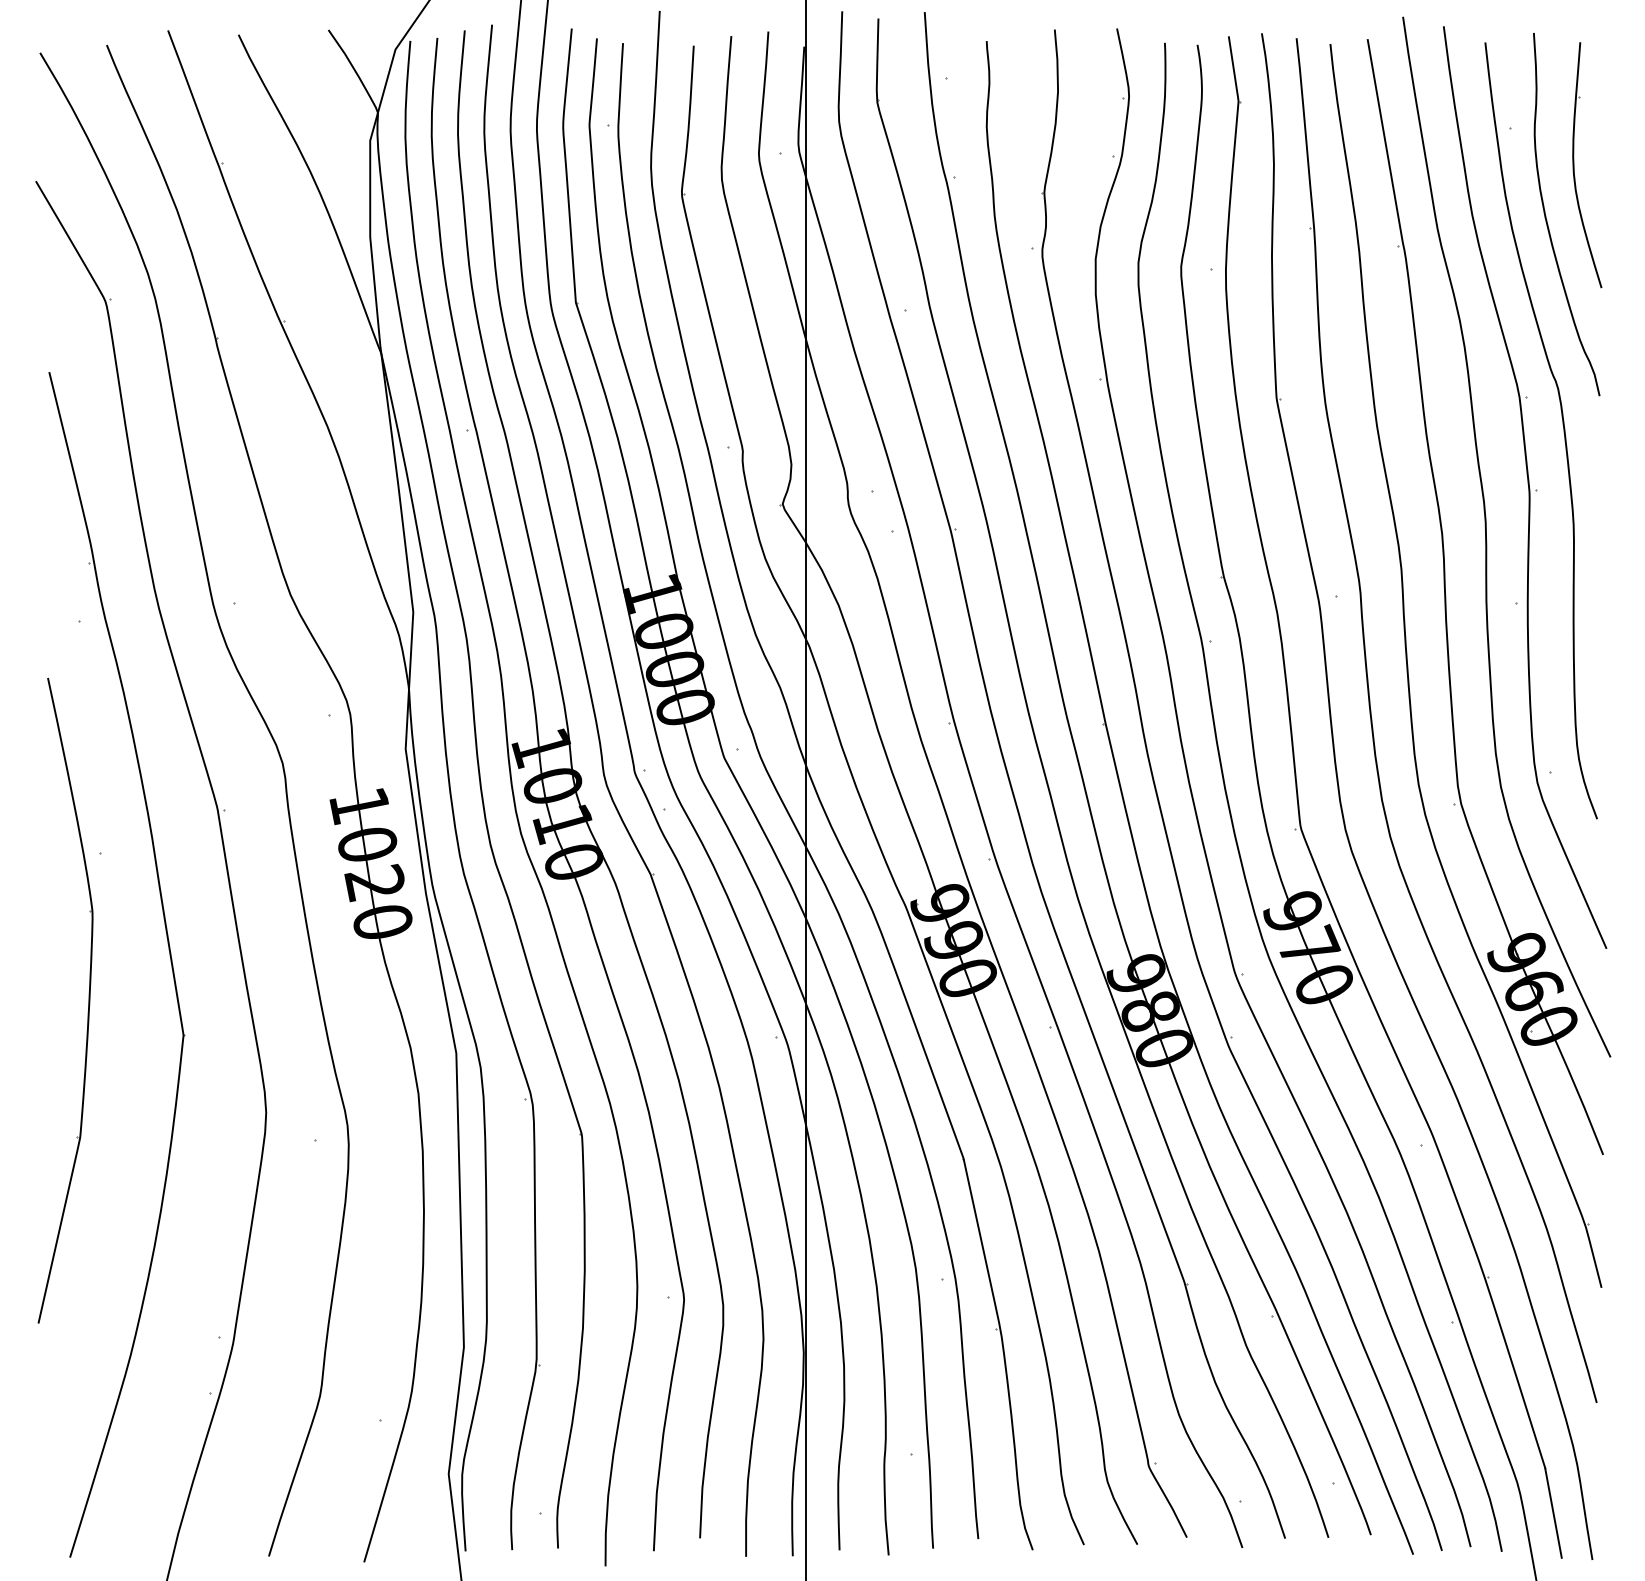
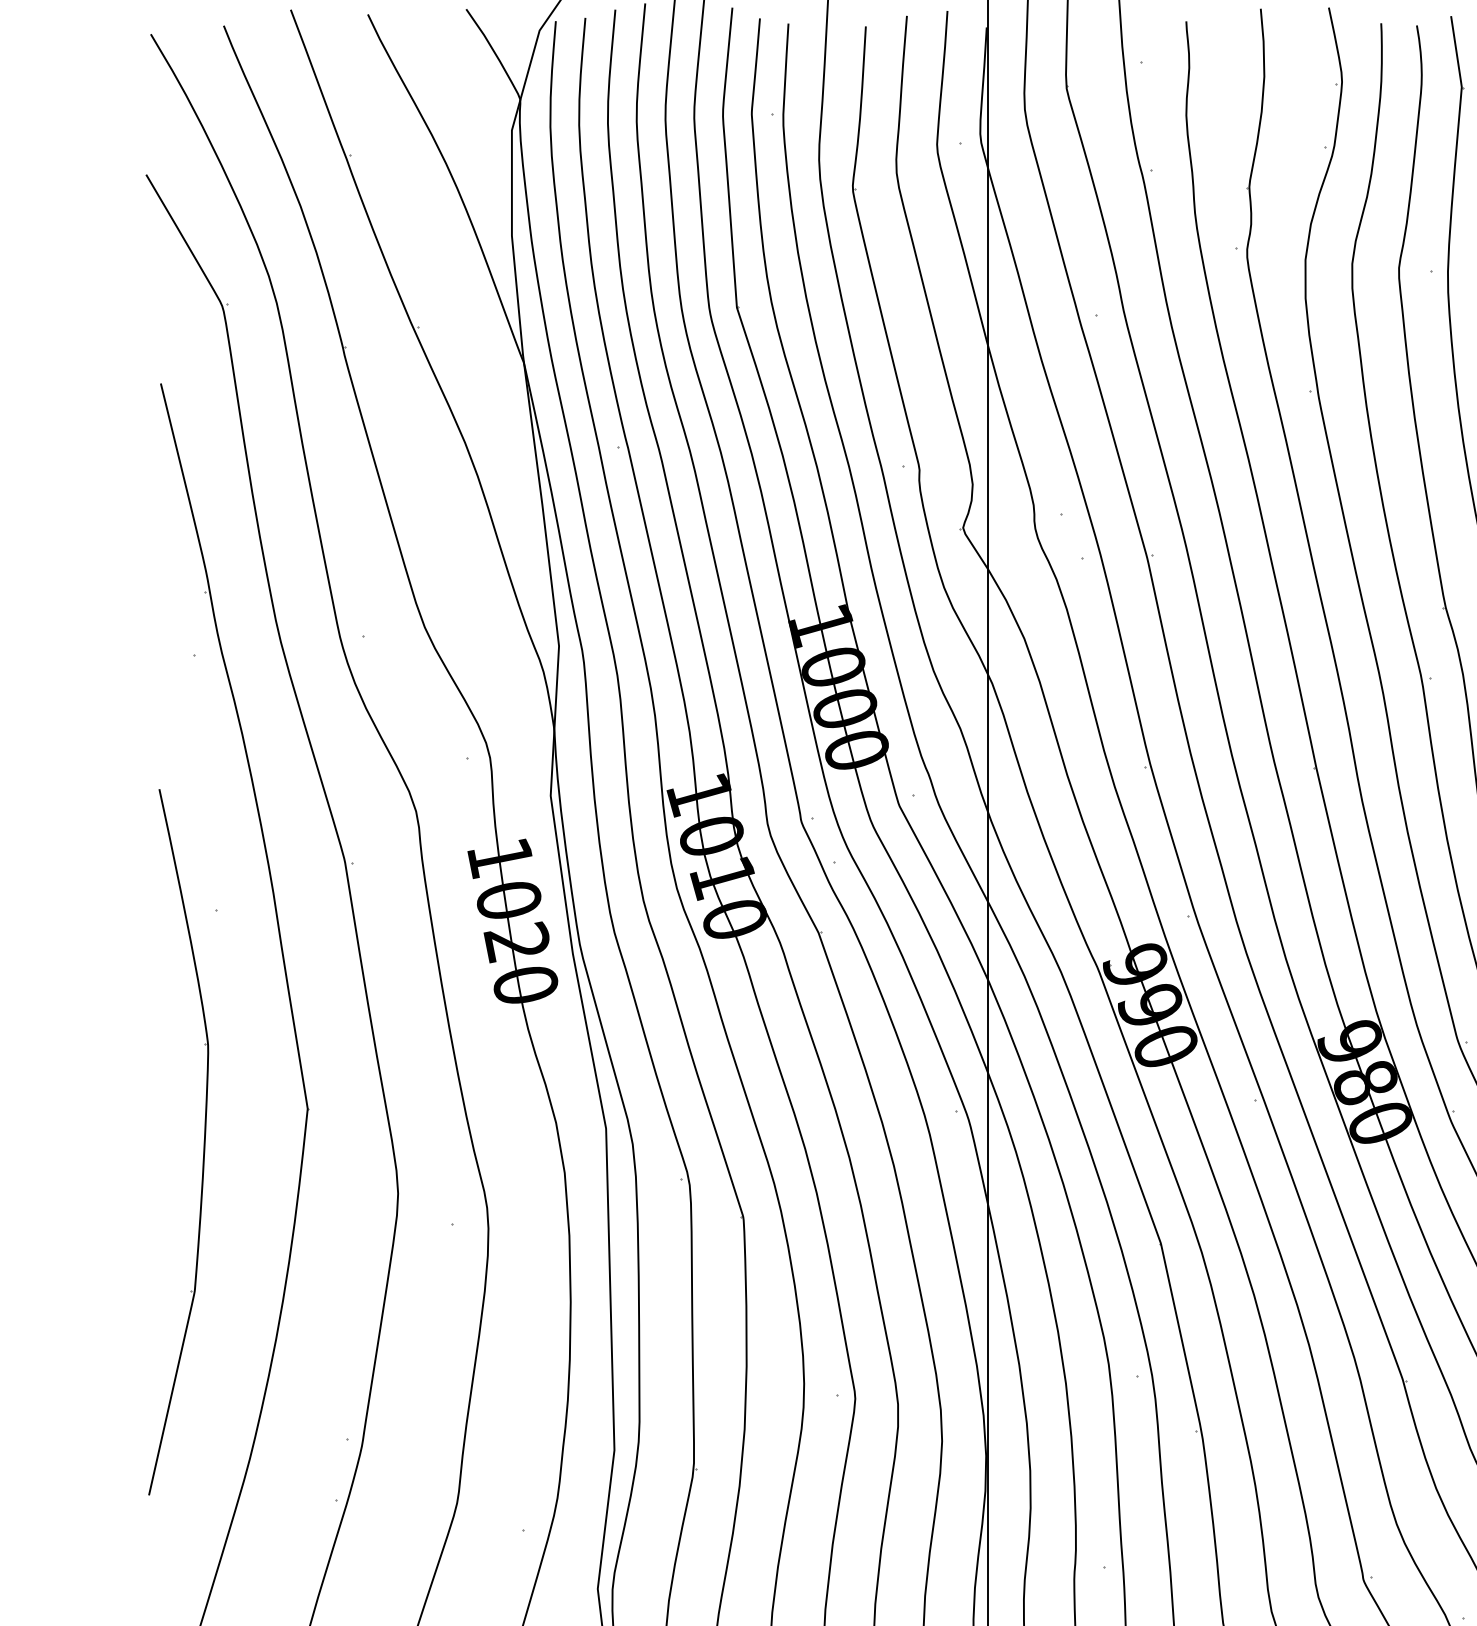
part: (88, 1000) -> (203, 1141), moved

